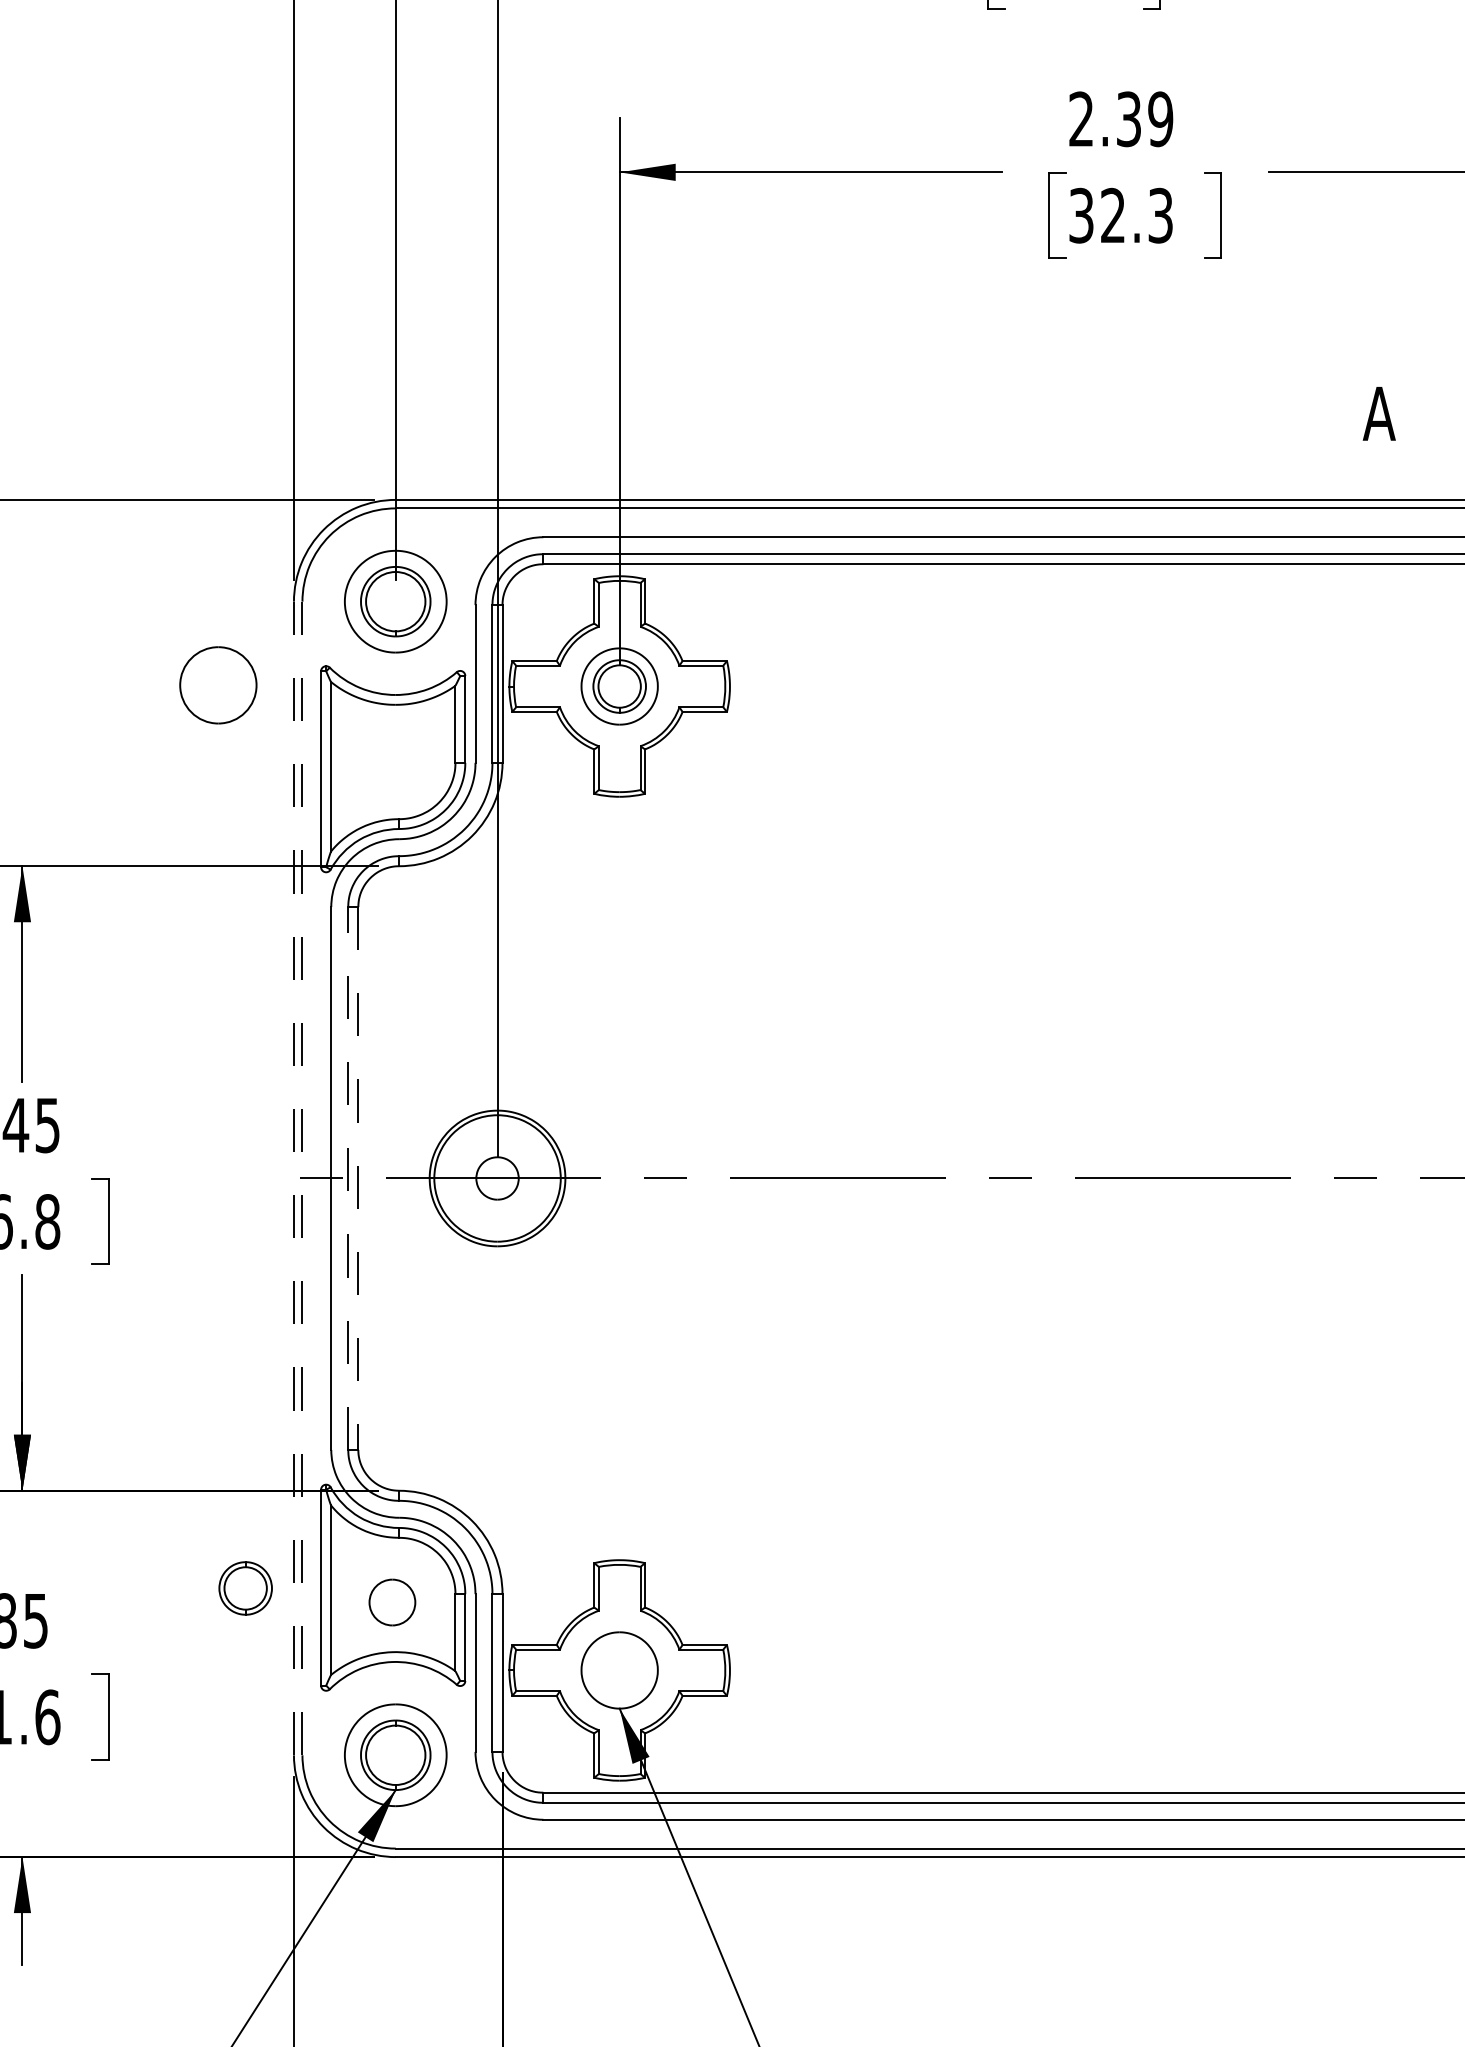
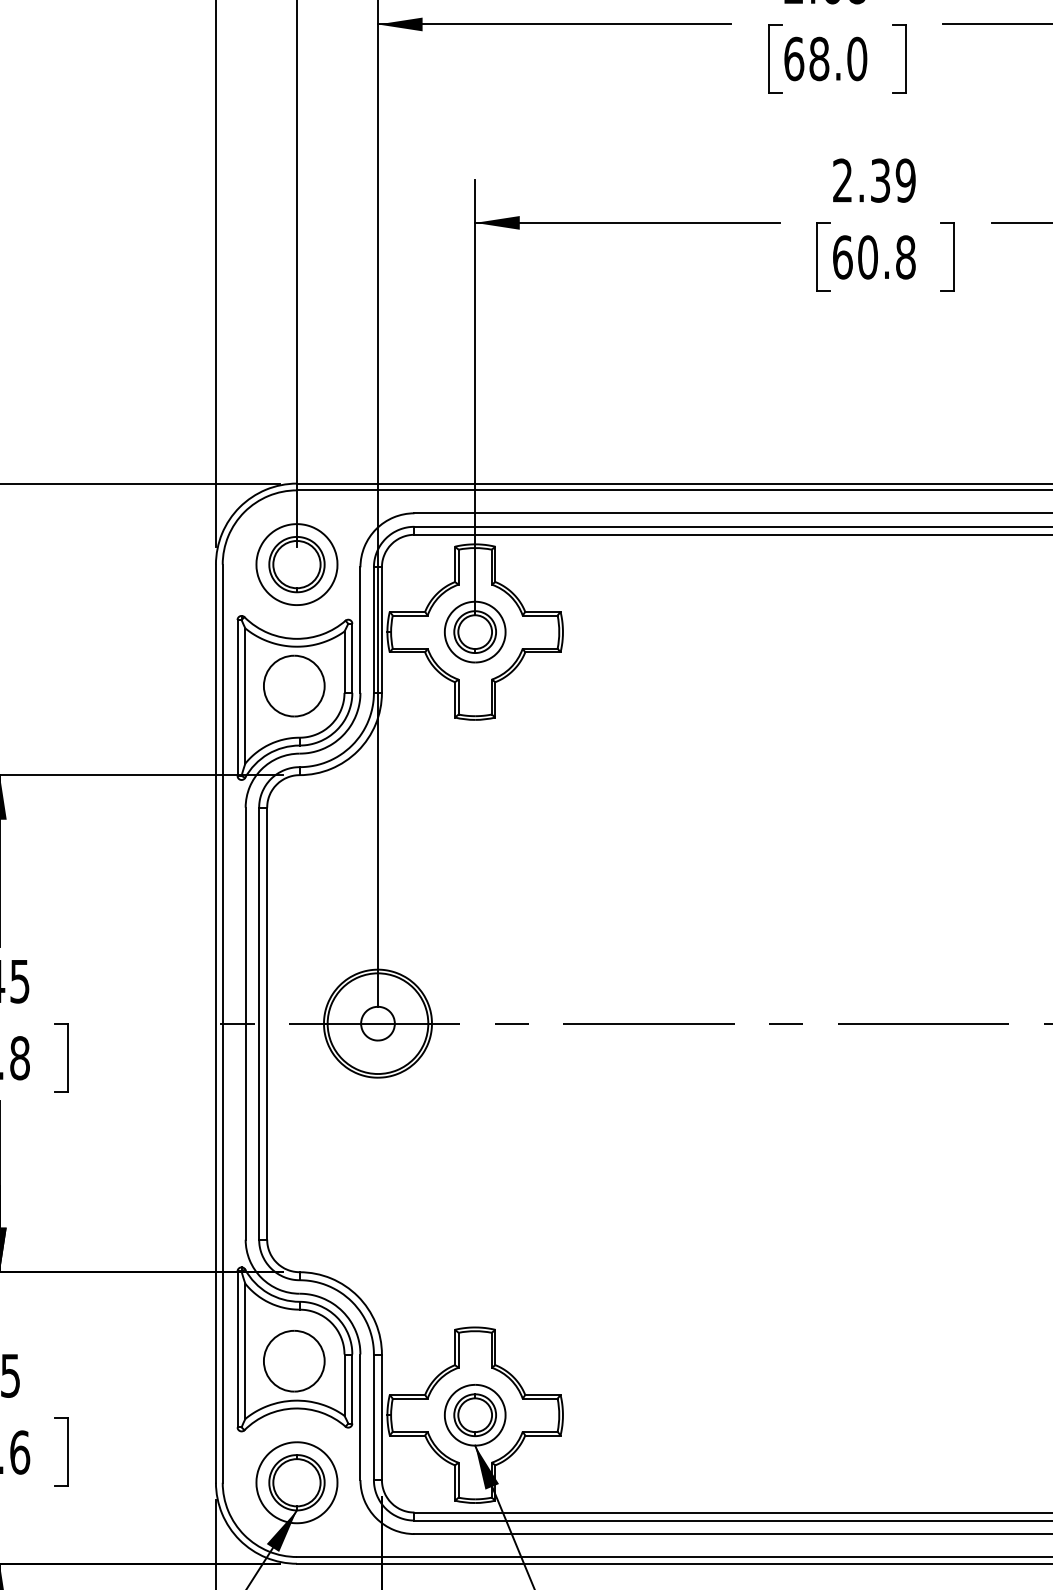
text: (1121, 215) -> (874, 257), 32.3 -> 60.8
part: (218, 685) -> (294, 686), moved
line: (293, 1178) -> (215, 1023), dashed -> solid
line: (302, 1178) -> (222, 1023), dashed -> solid
line: (348, 1178) -> (259, 1023), dashed -> solid
line: (358, 1179) -> (267, 1024), dashed -> solid
part: (245, 1588) -> (475, 1415), moved
part: (392, 1602) -> (294, 1361), size x1.67

